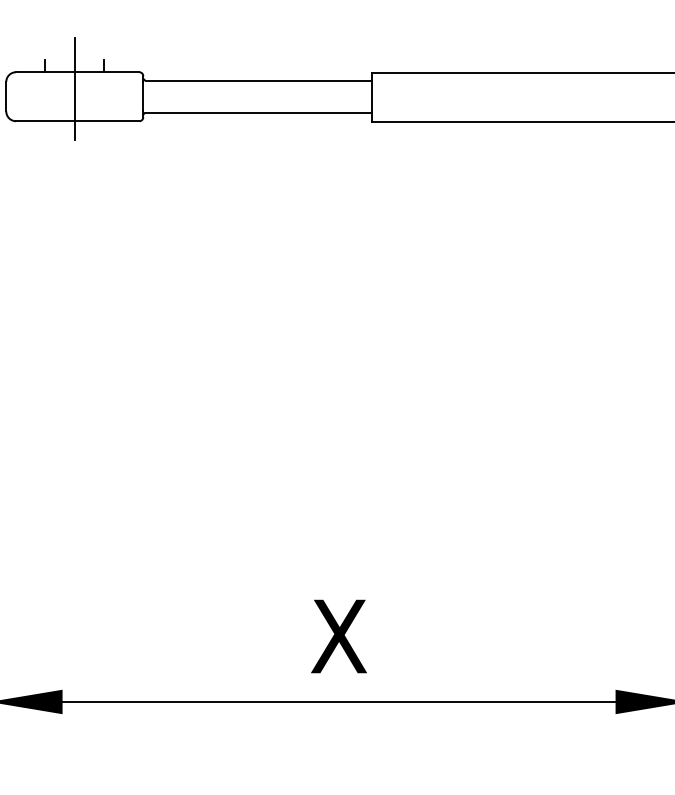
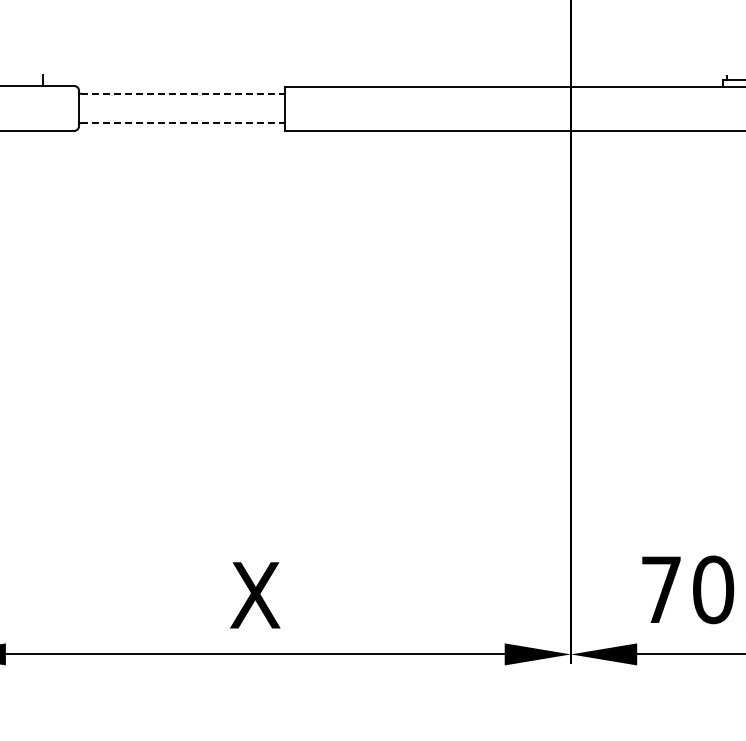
line: (259, 80) -> (183, 93), solid -> dashed
line: (74, 89) -> (16, 101), removed
line: (259, 113) -> (183, 123), solid -> dashed

